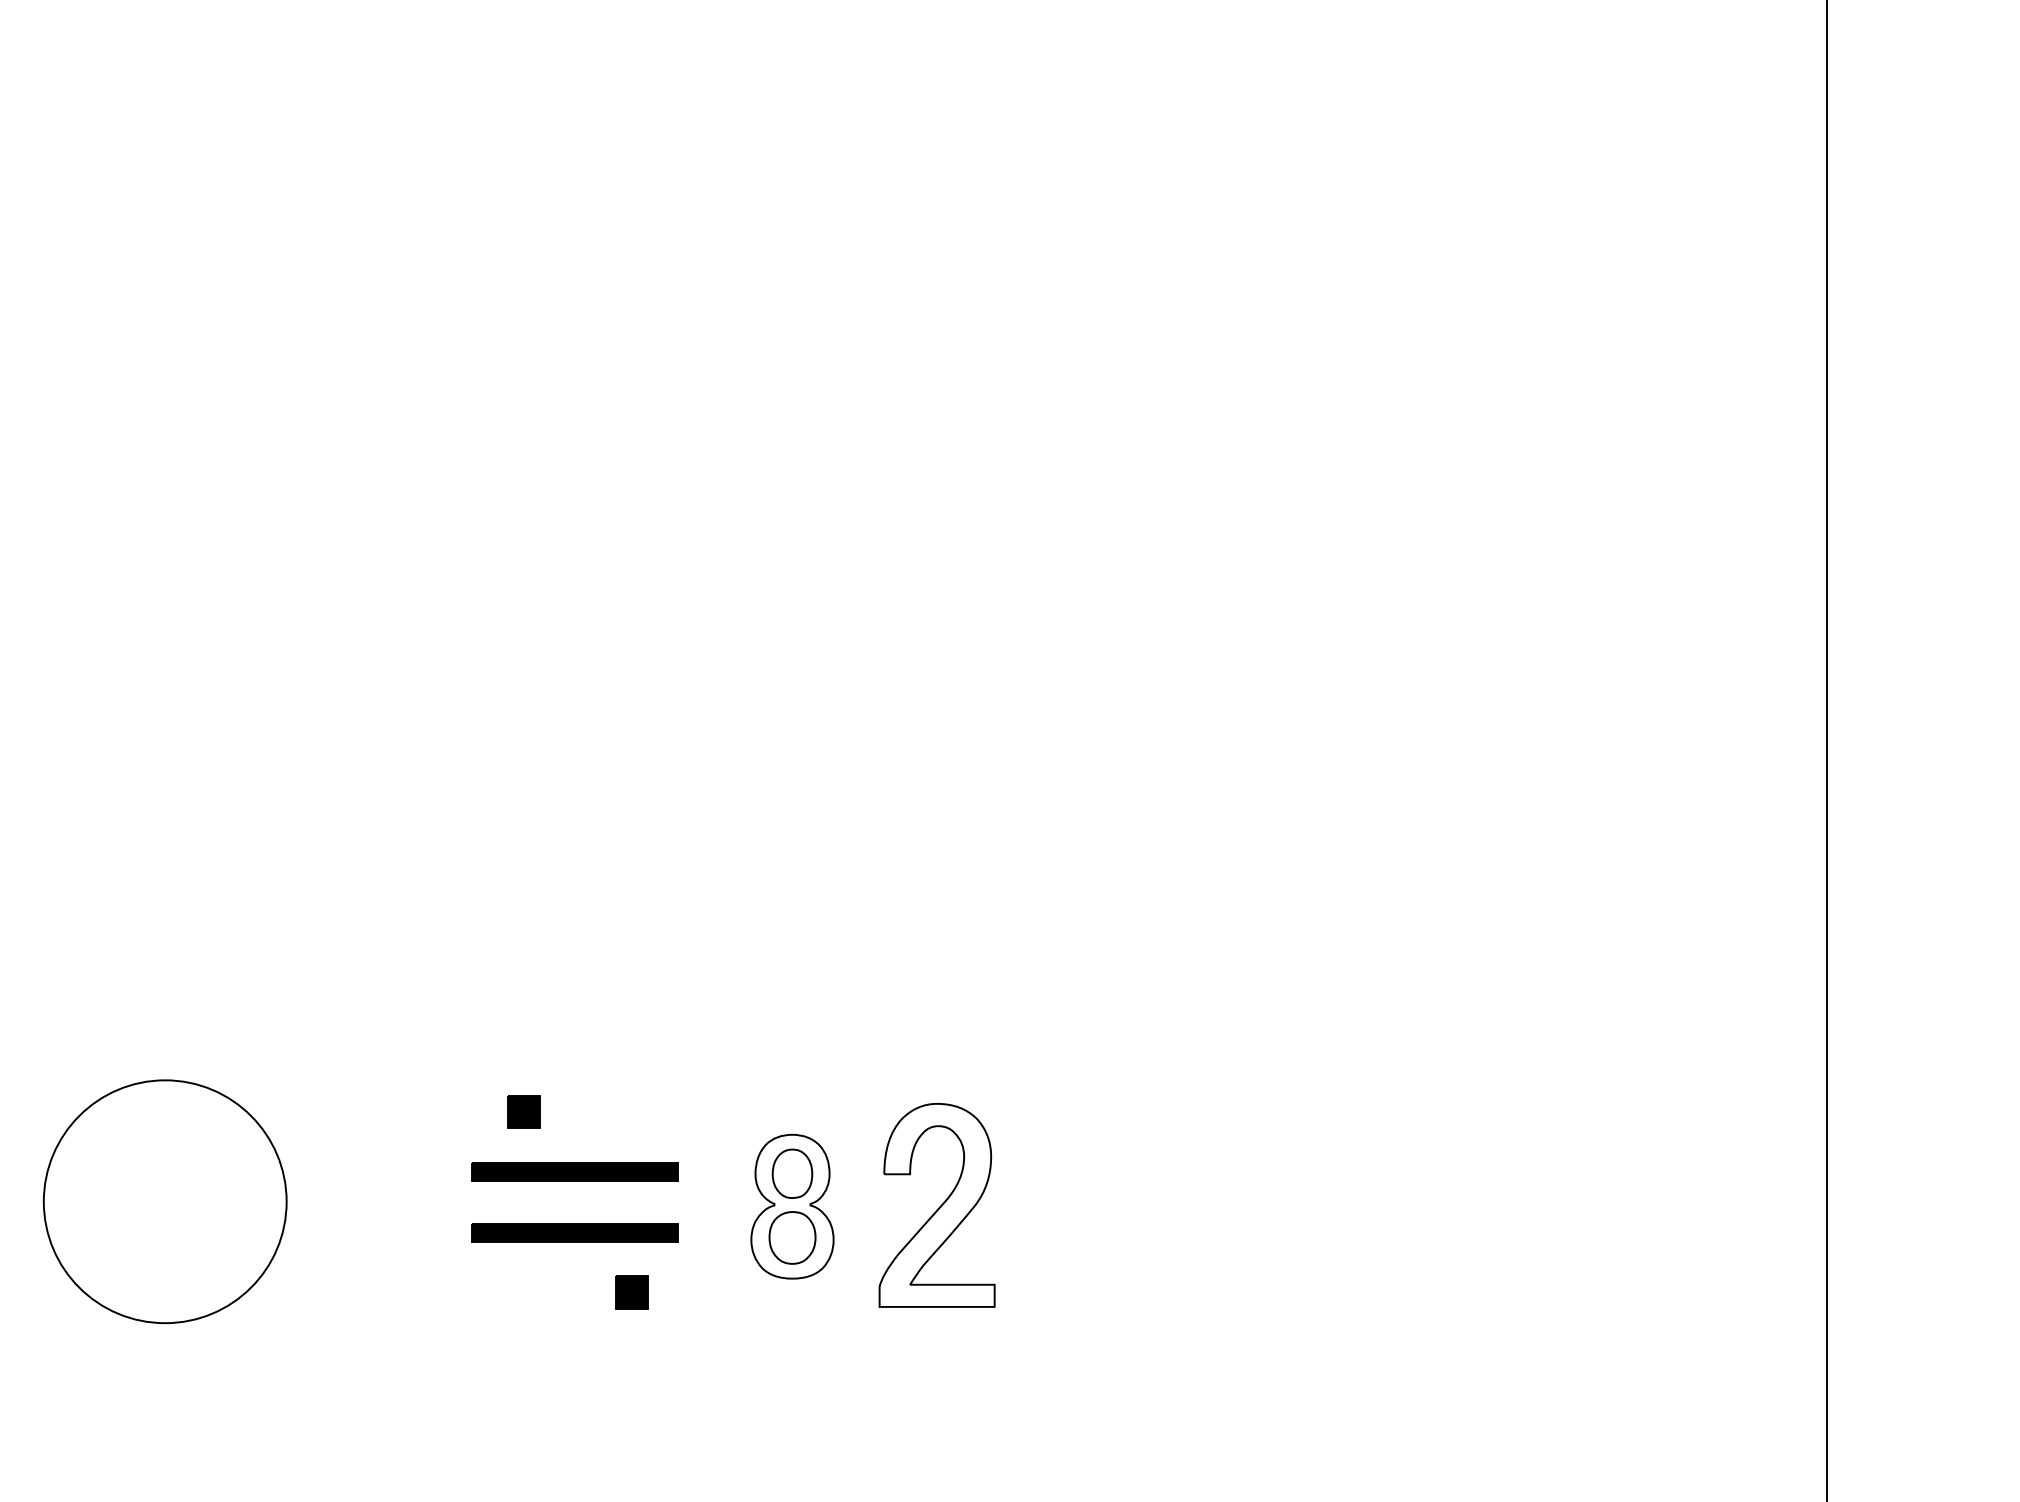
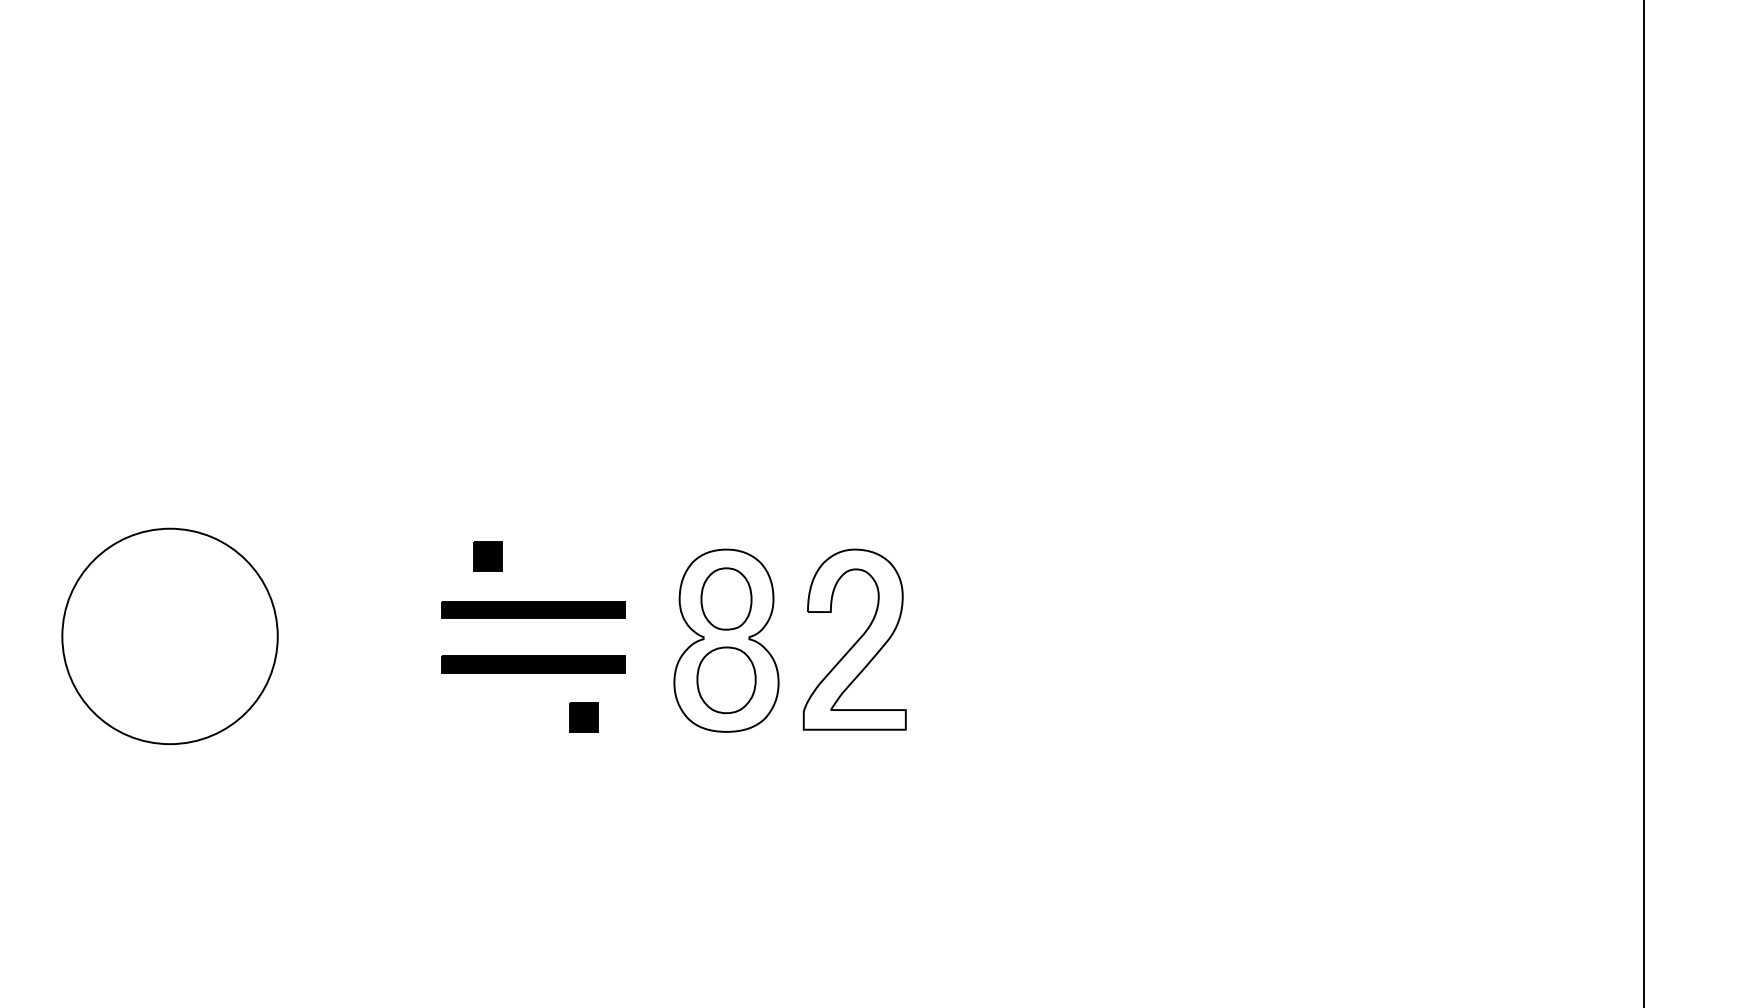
part: (792, 1206) -> (726, 640), size x1.43

